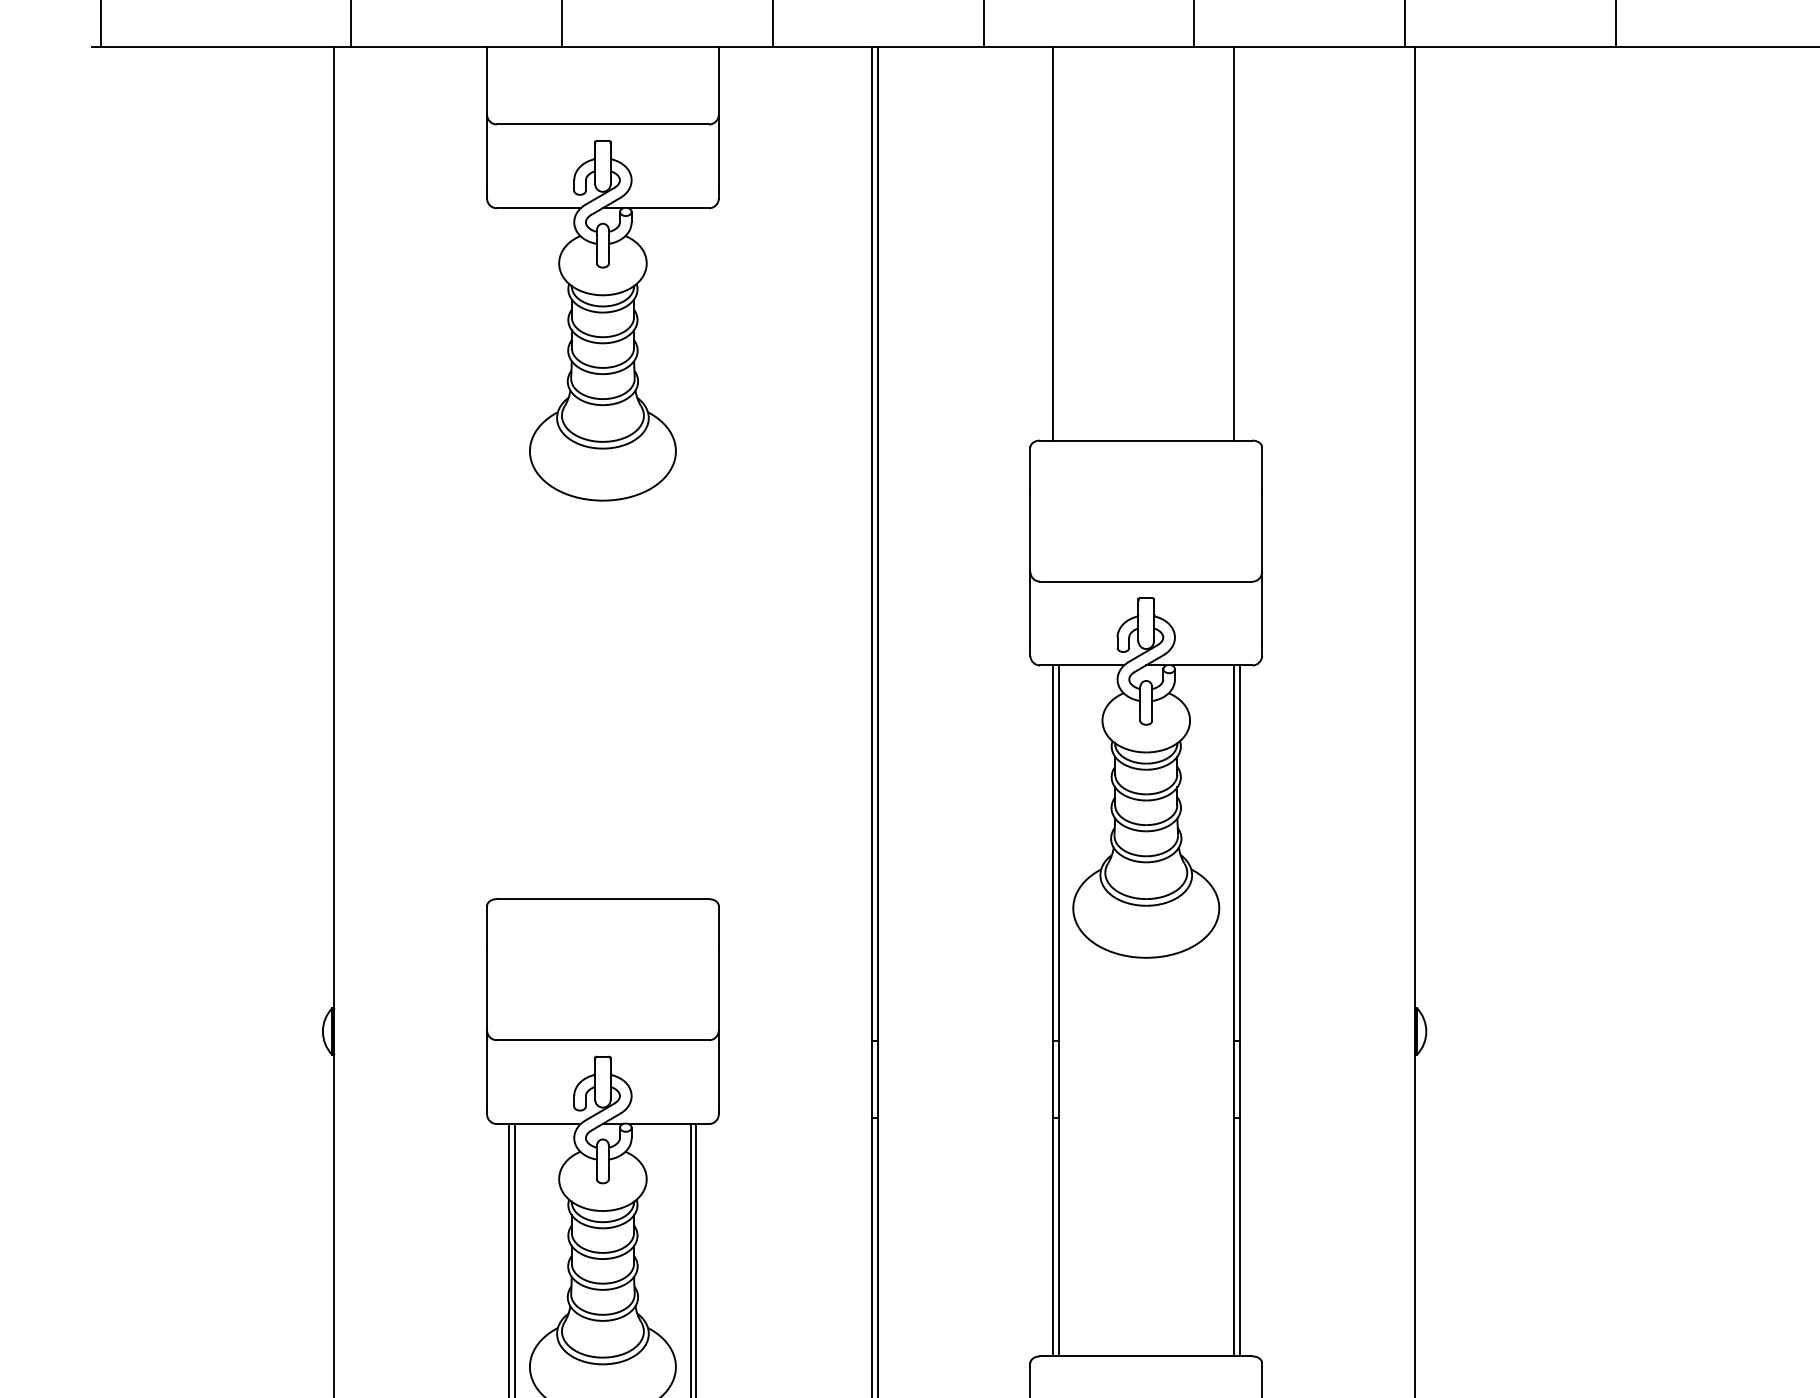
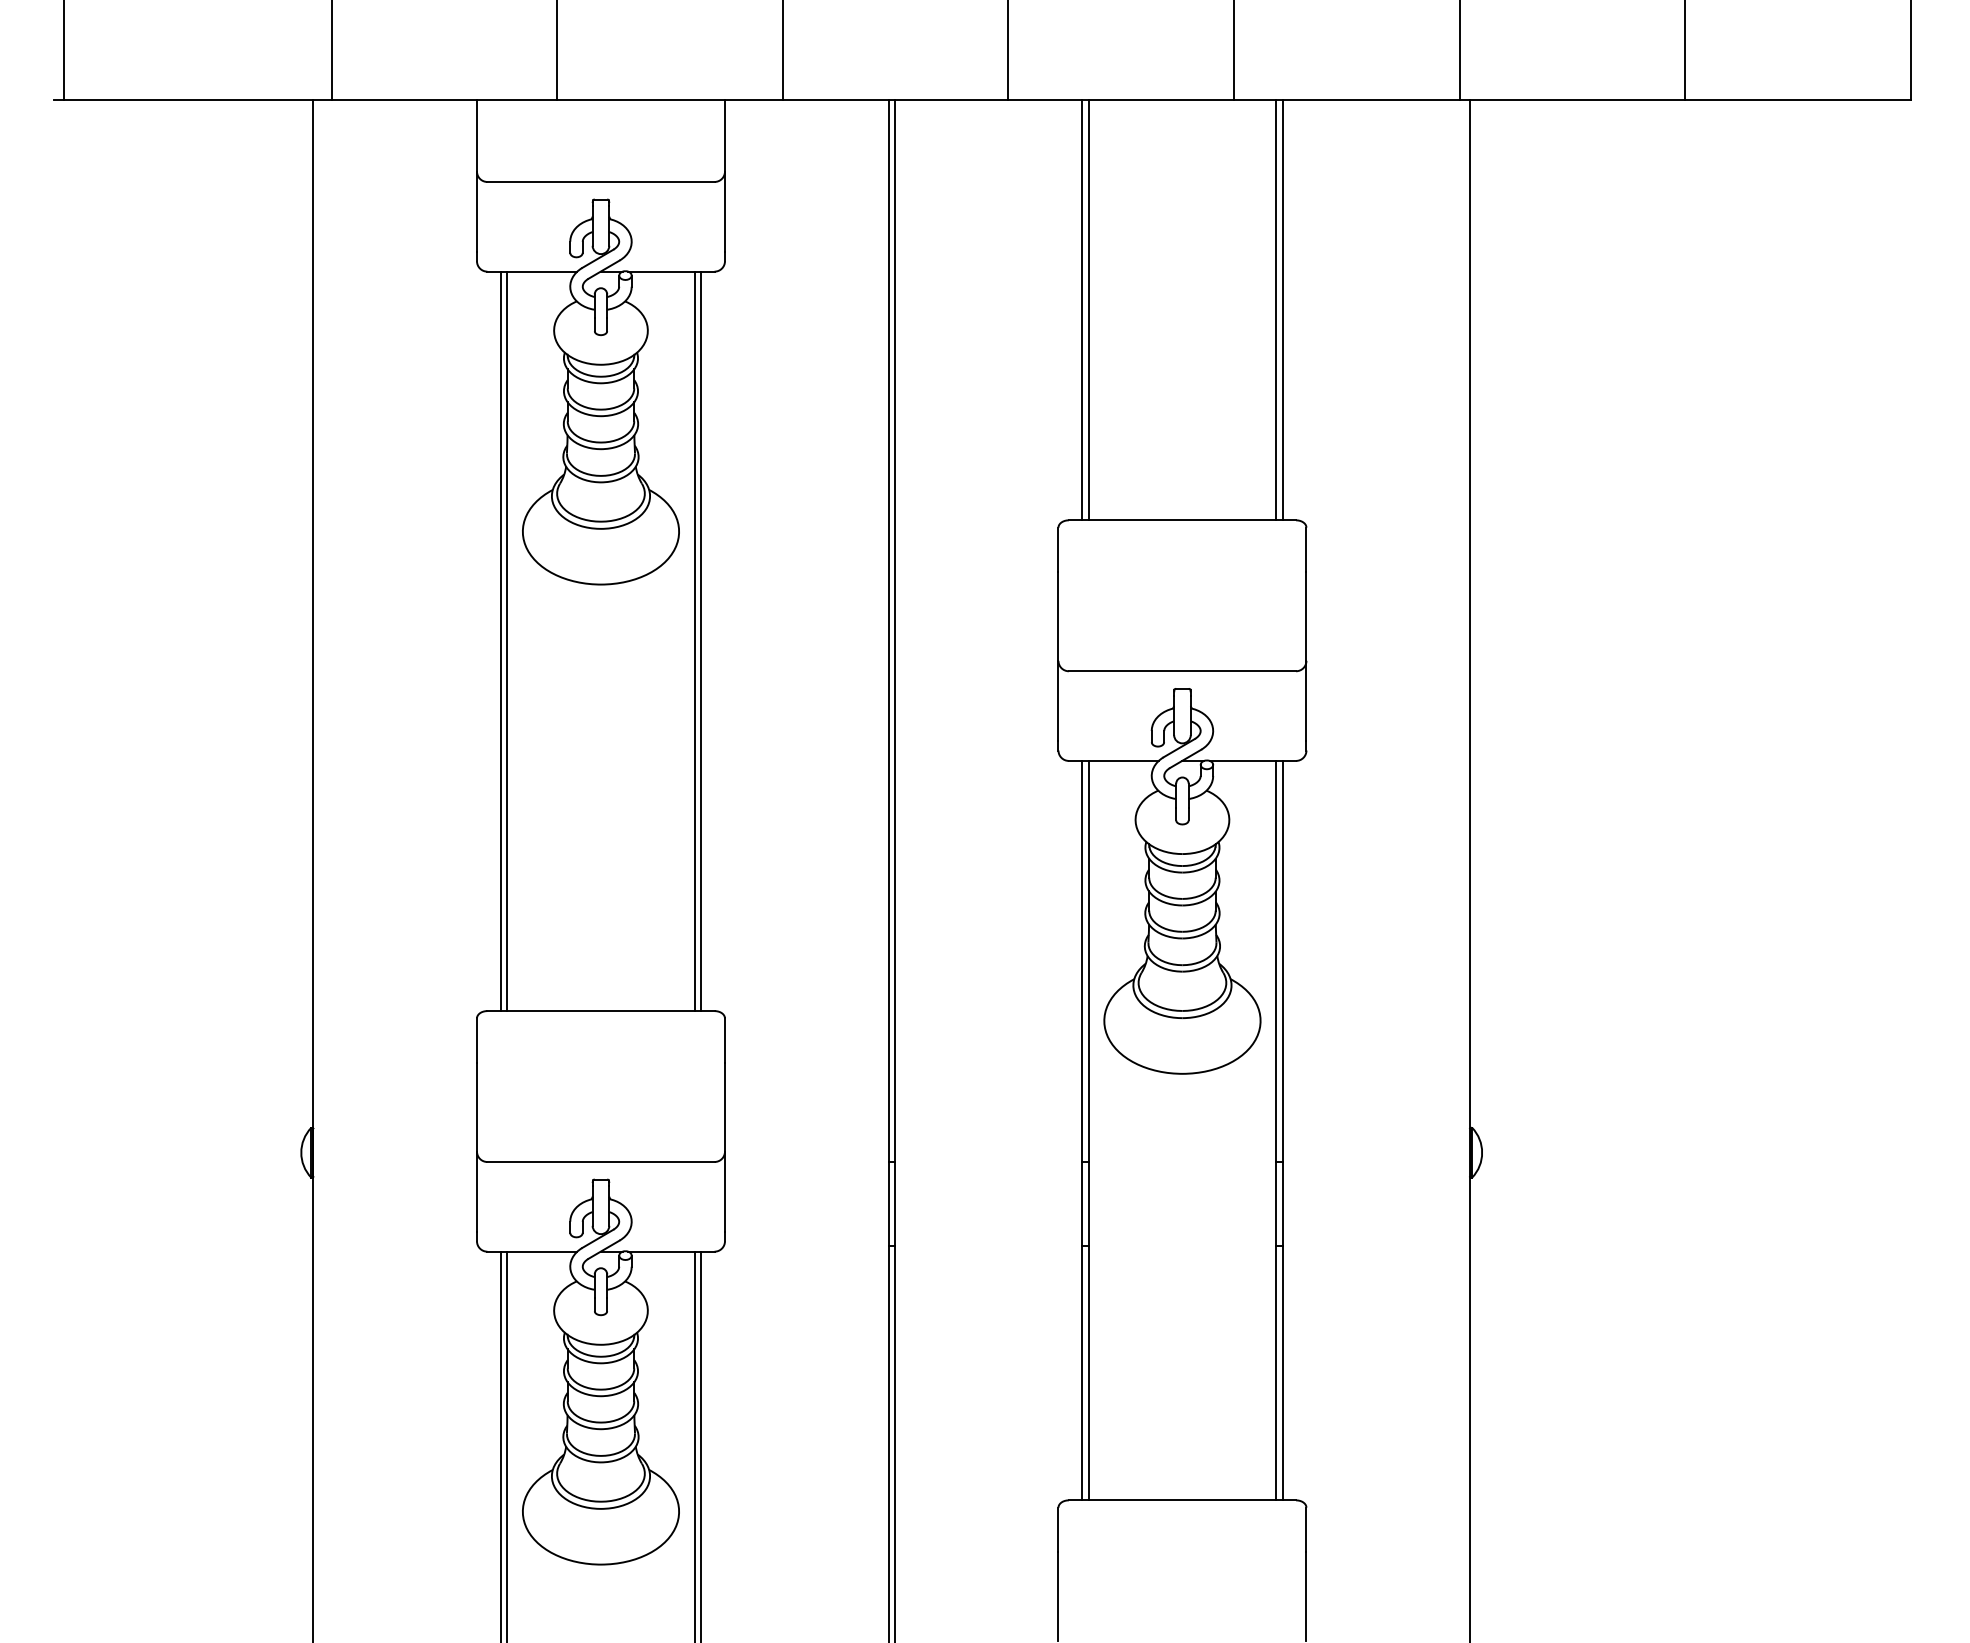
line: (1058, 243) -> (1088, 309), added
line: (1239, 243) -> (1282, 309), added
line: (509, 553) -> (500, 641), added
line: (515, 553) -> (507, 641), added
line: (690, 553) -> (694, 641), added
line: (696, 553) -> (701, 641), added

